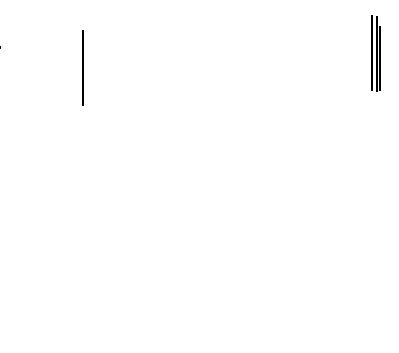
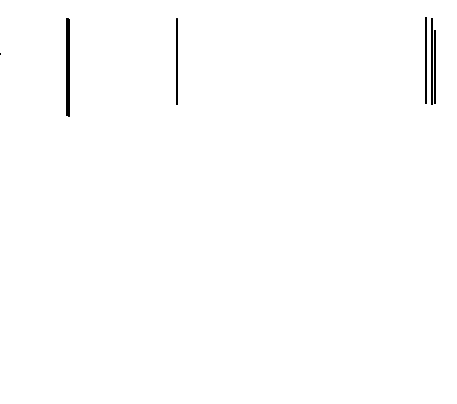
line: (58, 58) -> (67, 66), added
line: (82, 67) -> (175, 61), moved

